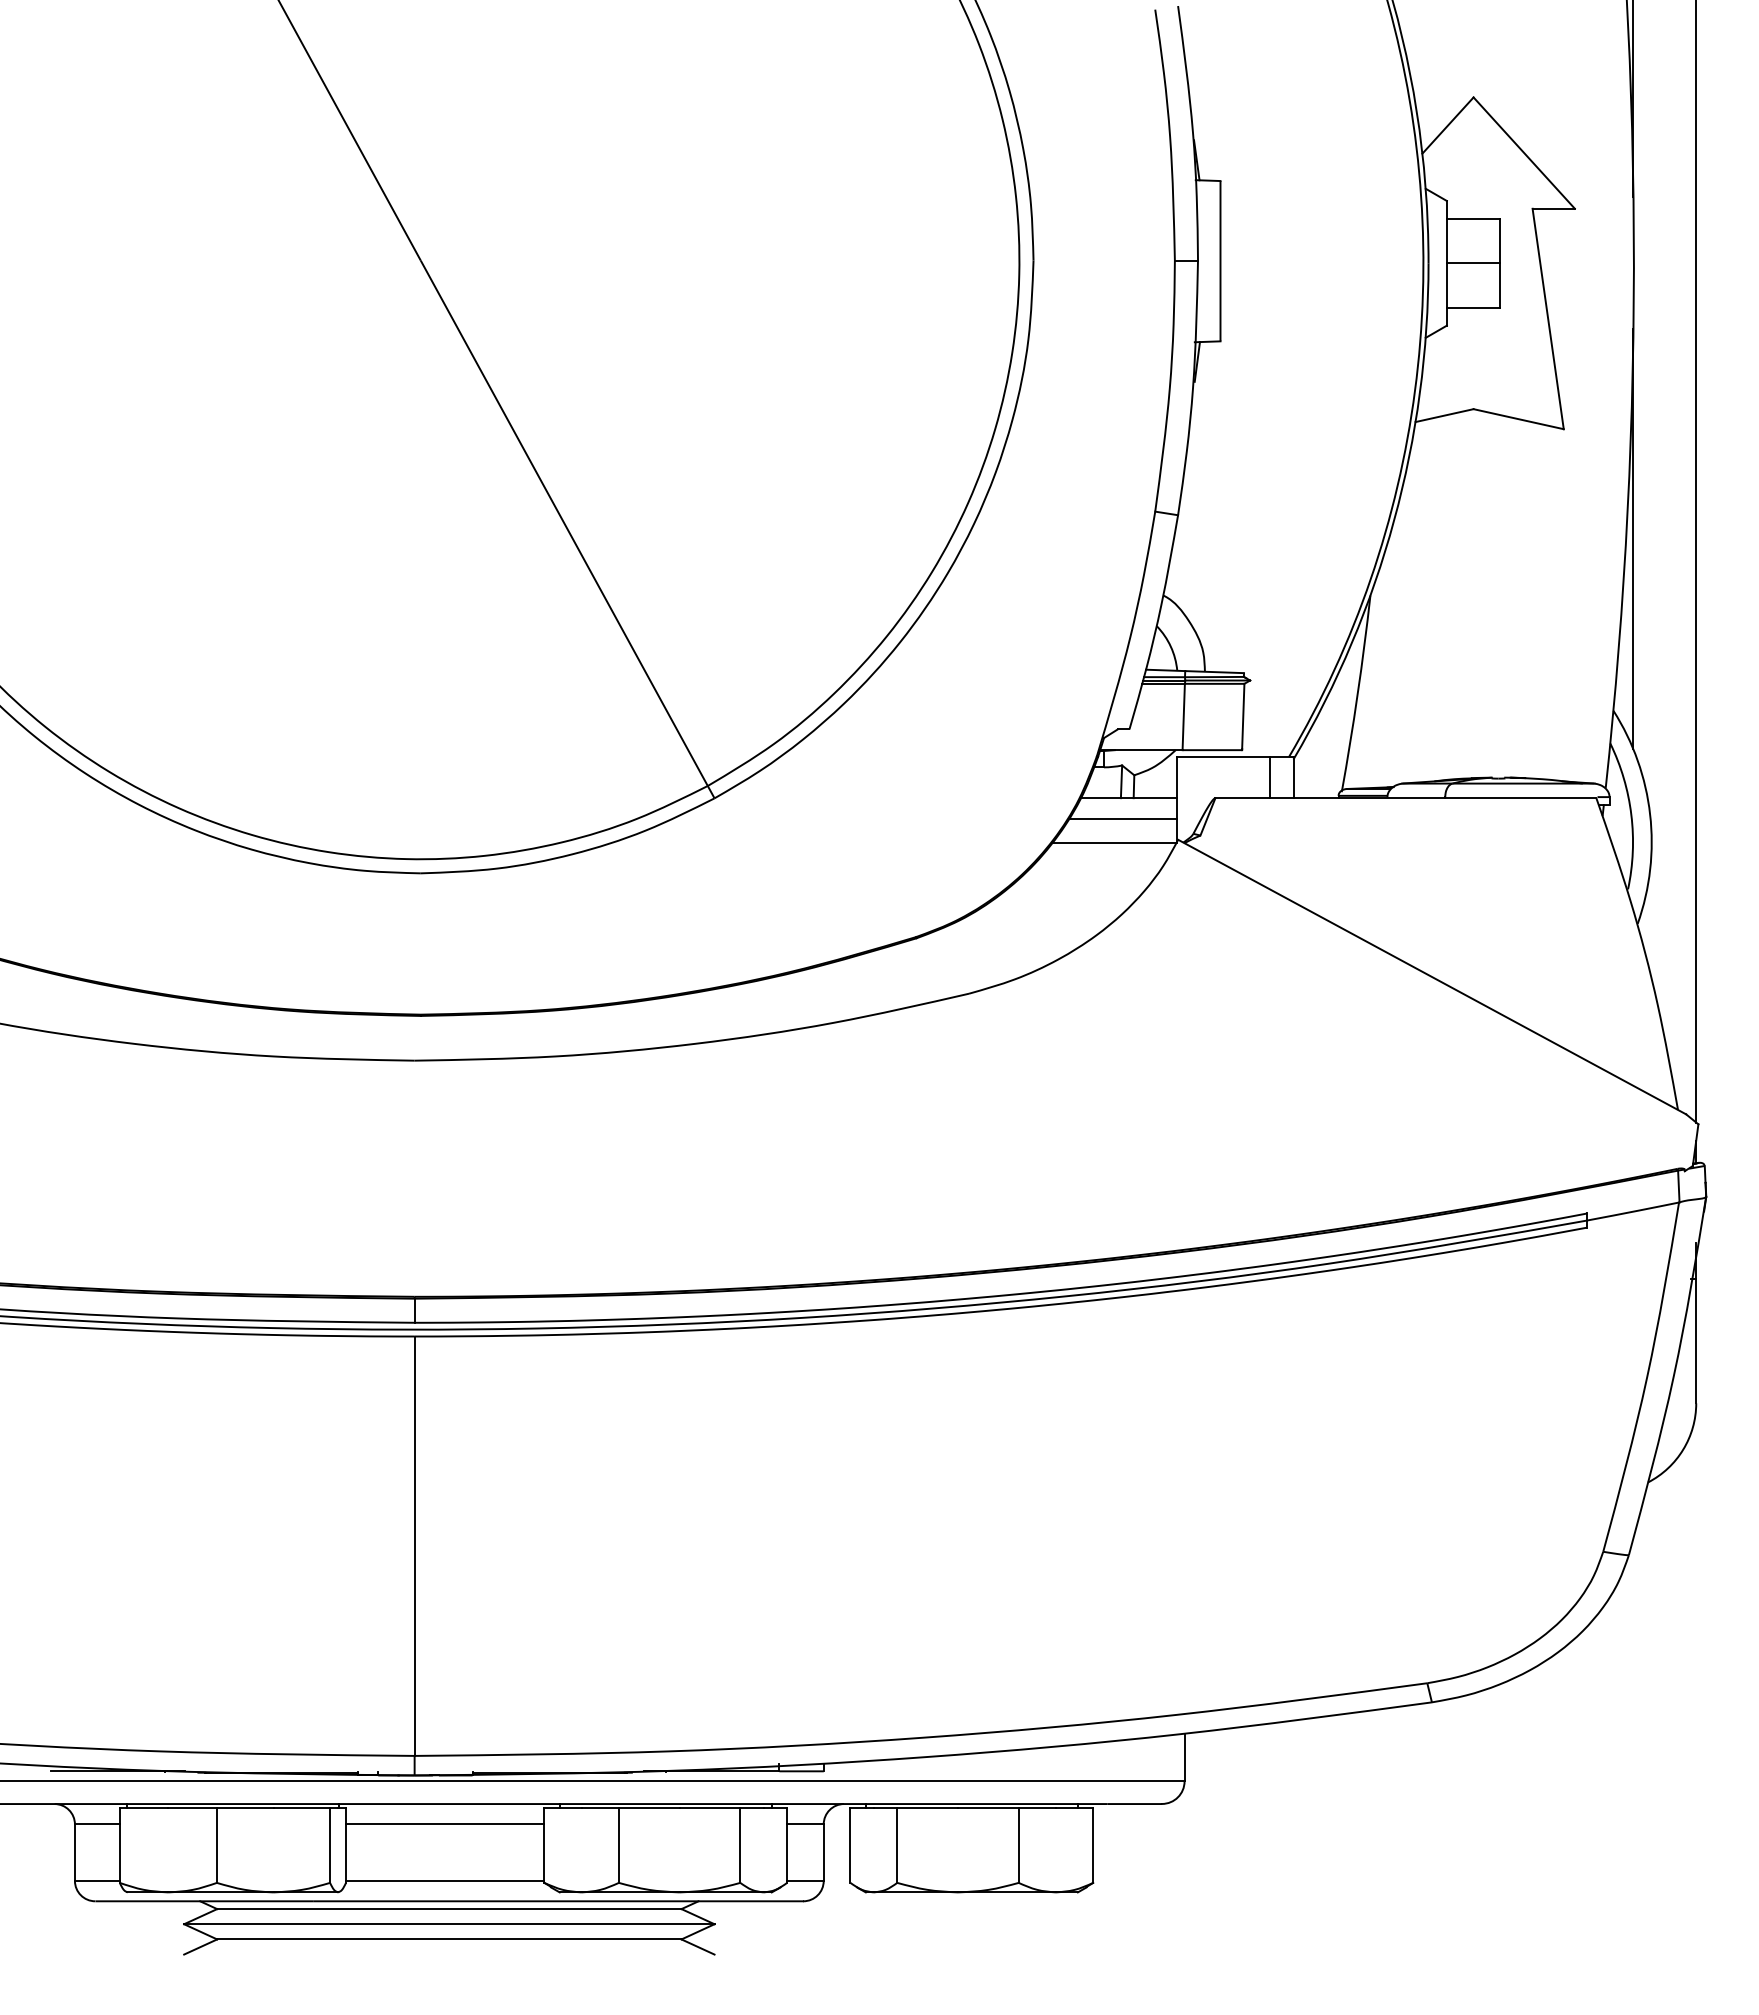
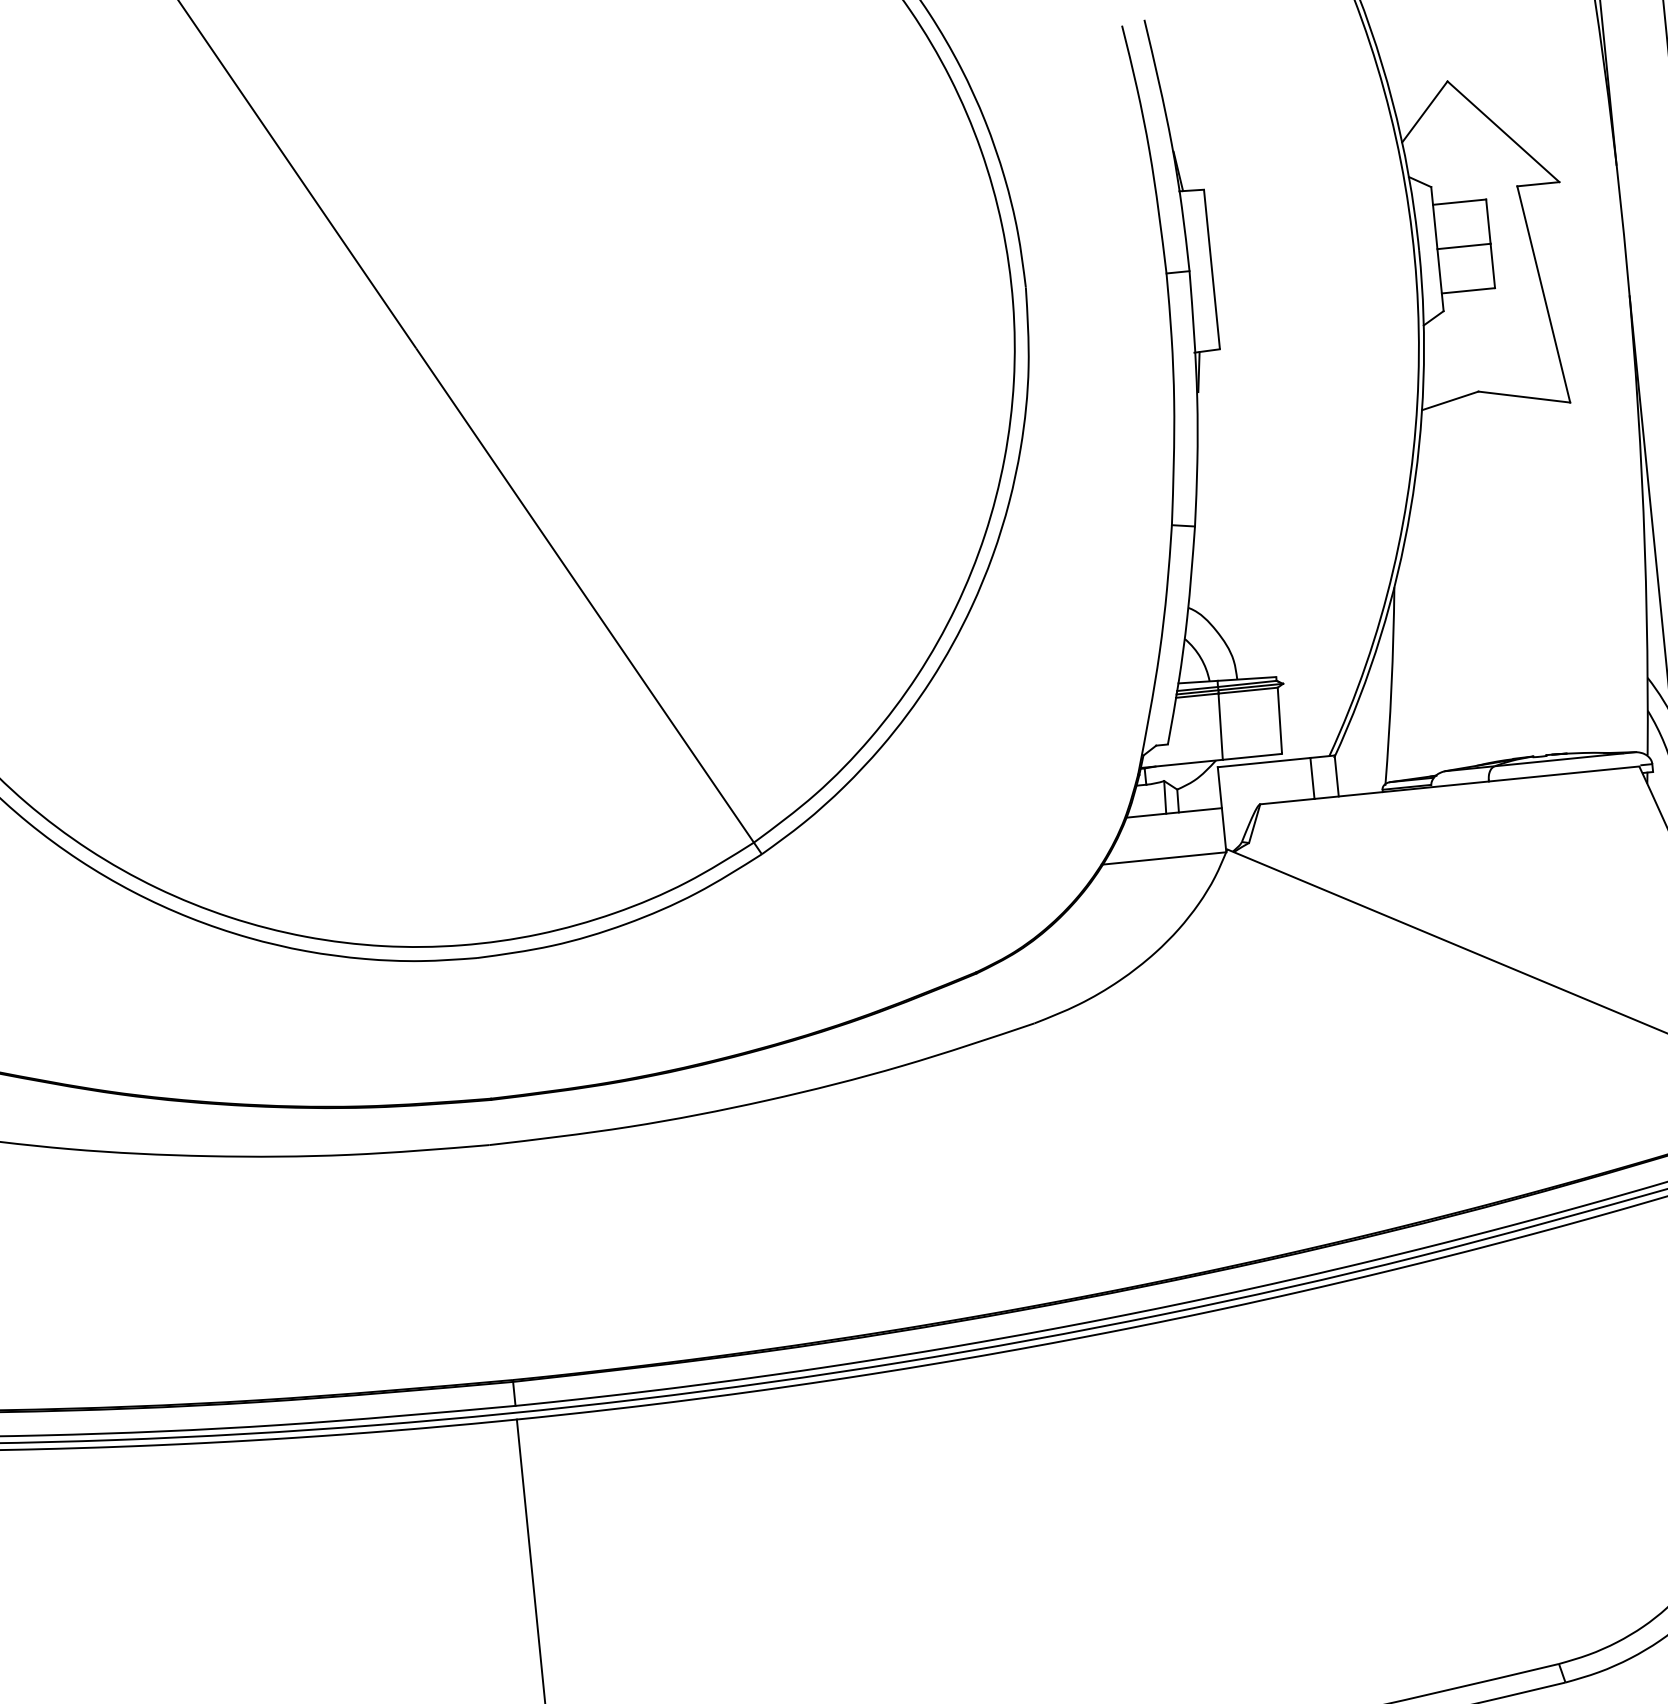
line: (1122, 818) -> (1169, 833), removed

